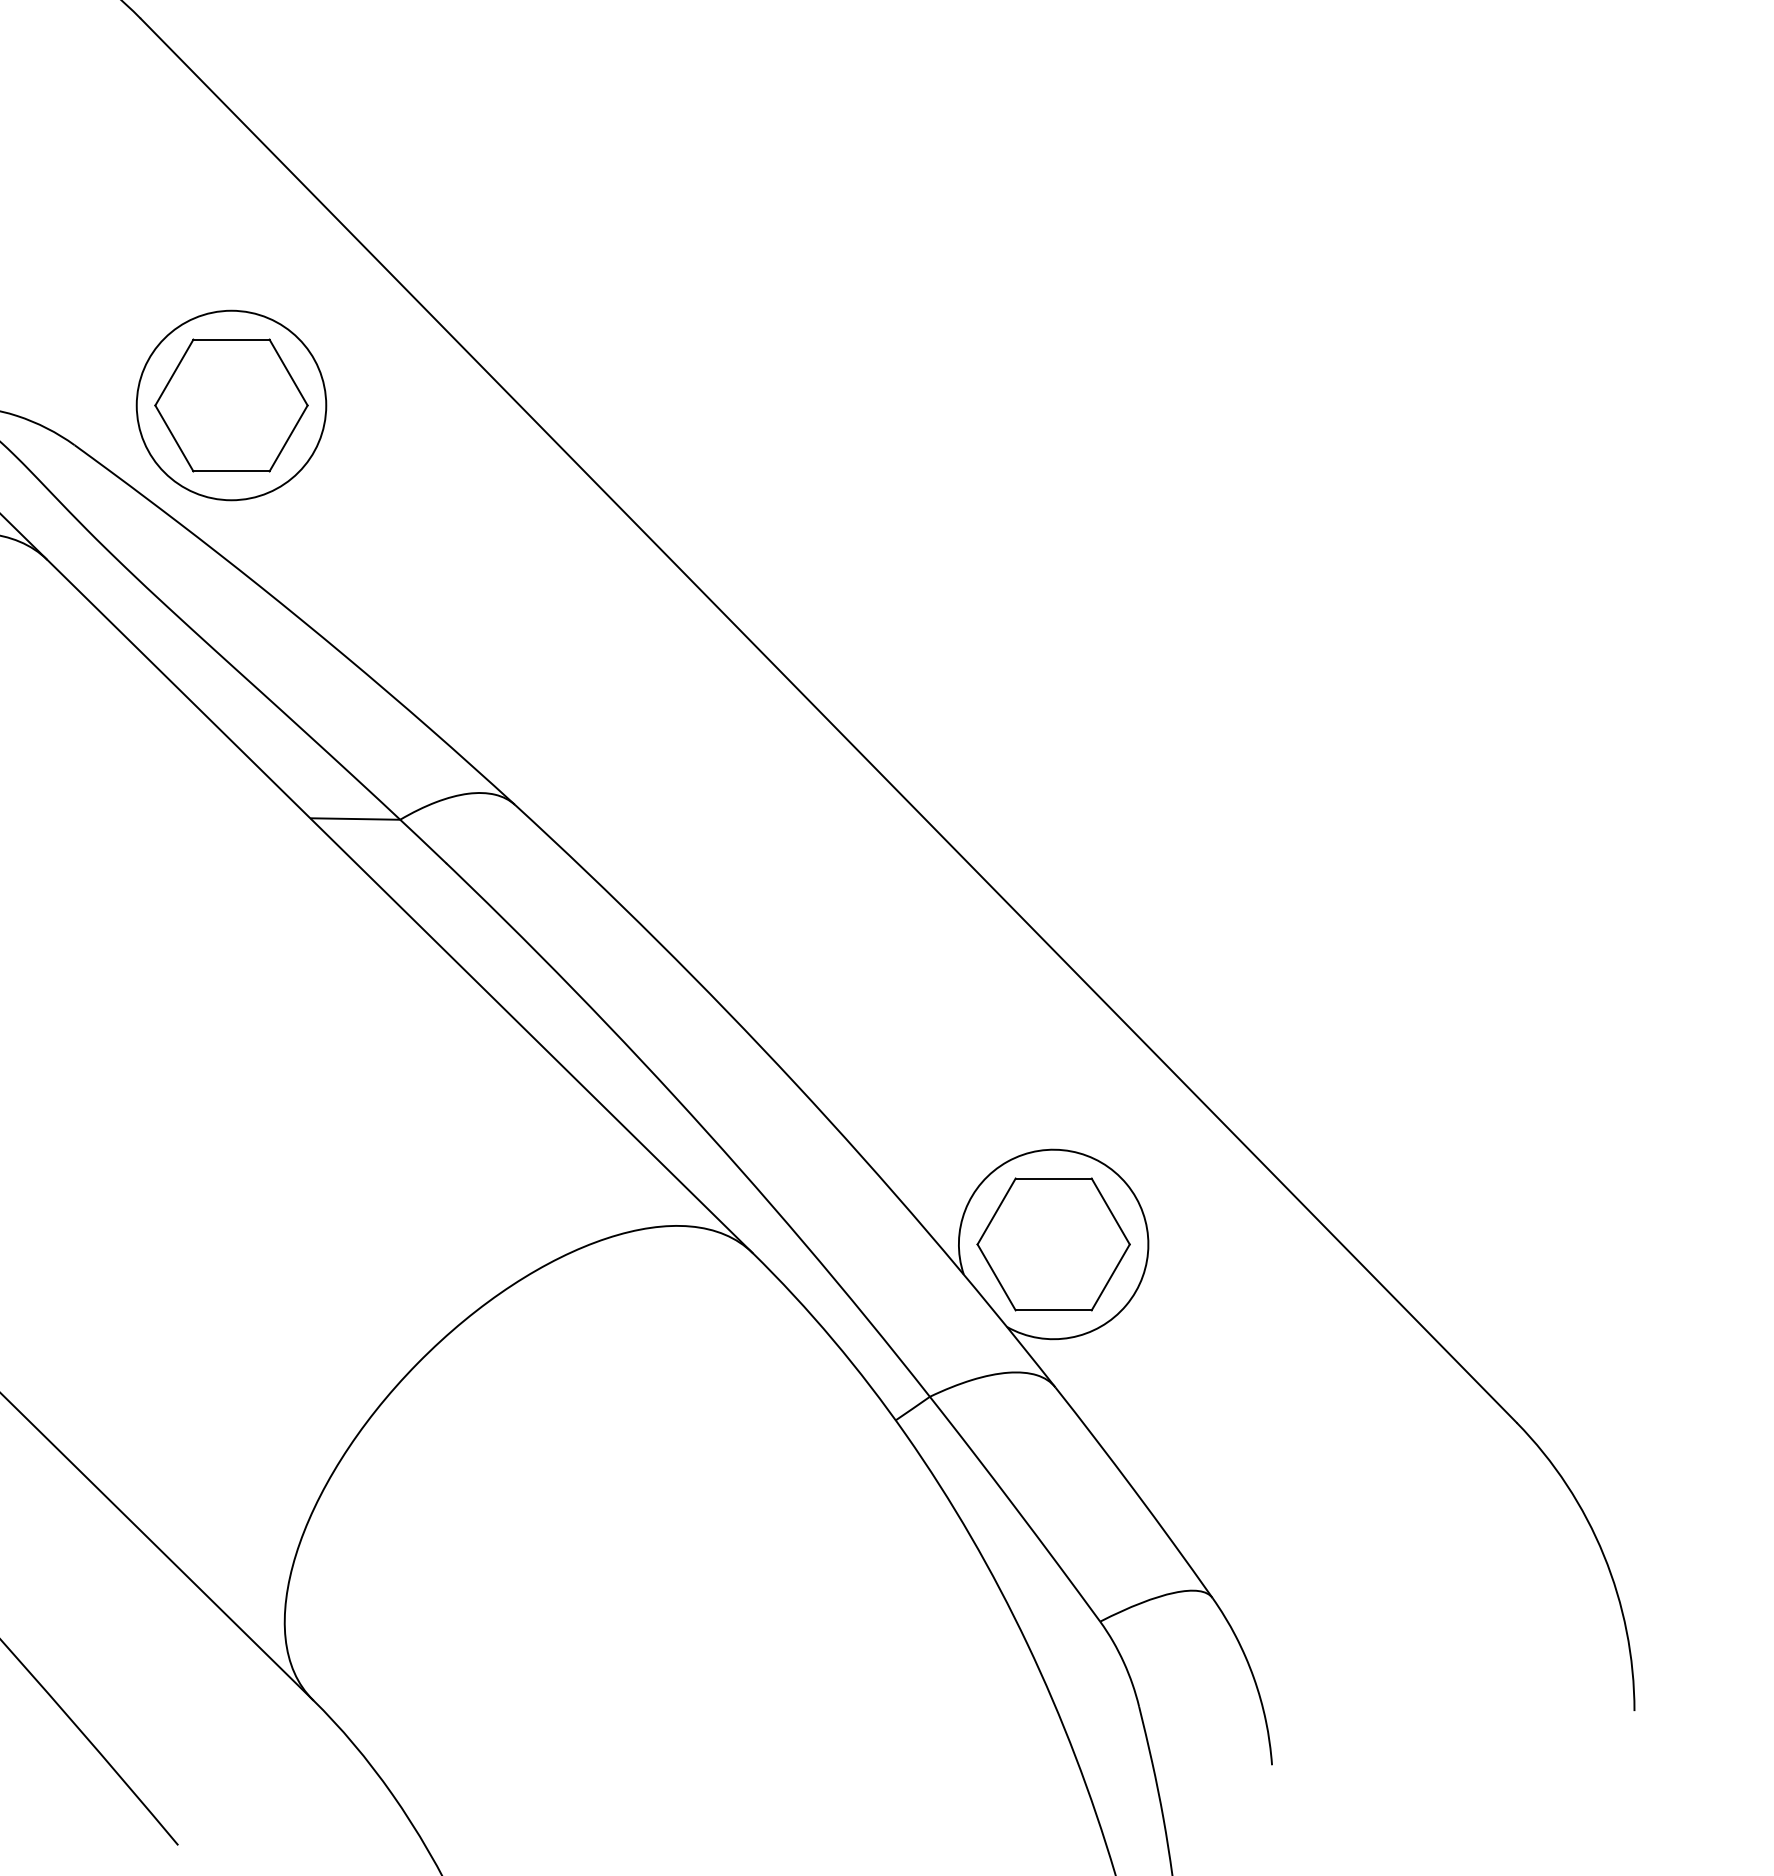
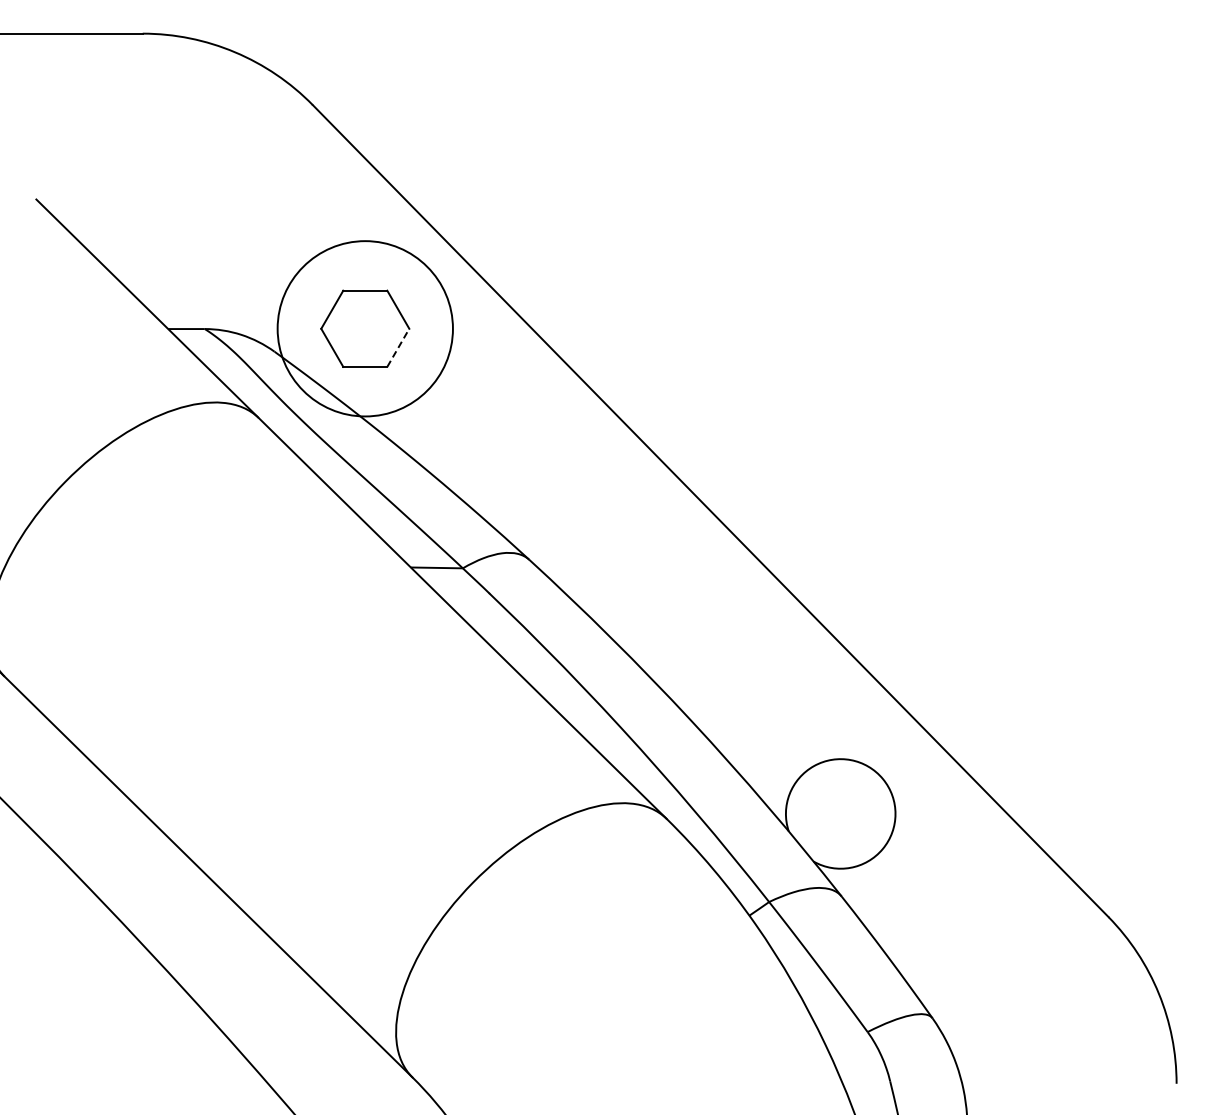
circle: (231, 404) -> (365, 328), size x1.6
line: (288, 437) -> (398, 347), solid -> dashed
part: (1053, 1243) -> (840, 813), removed

